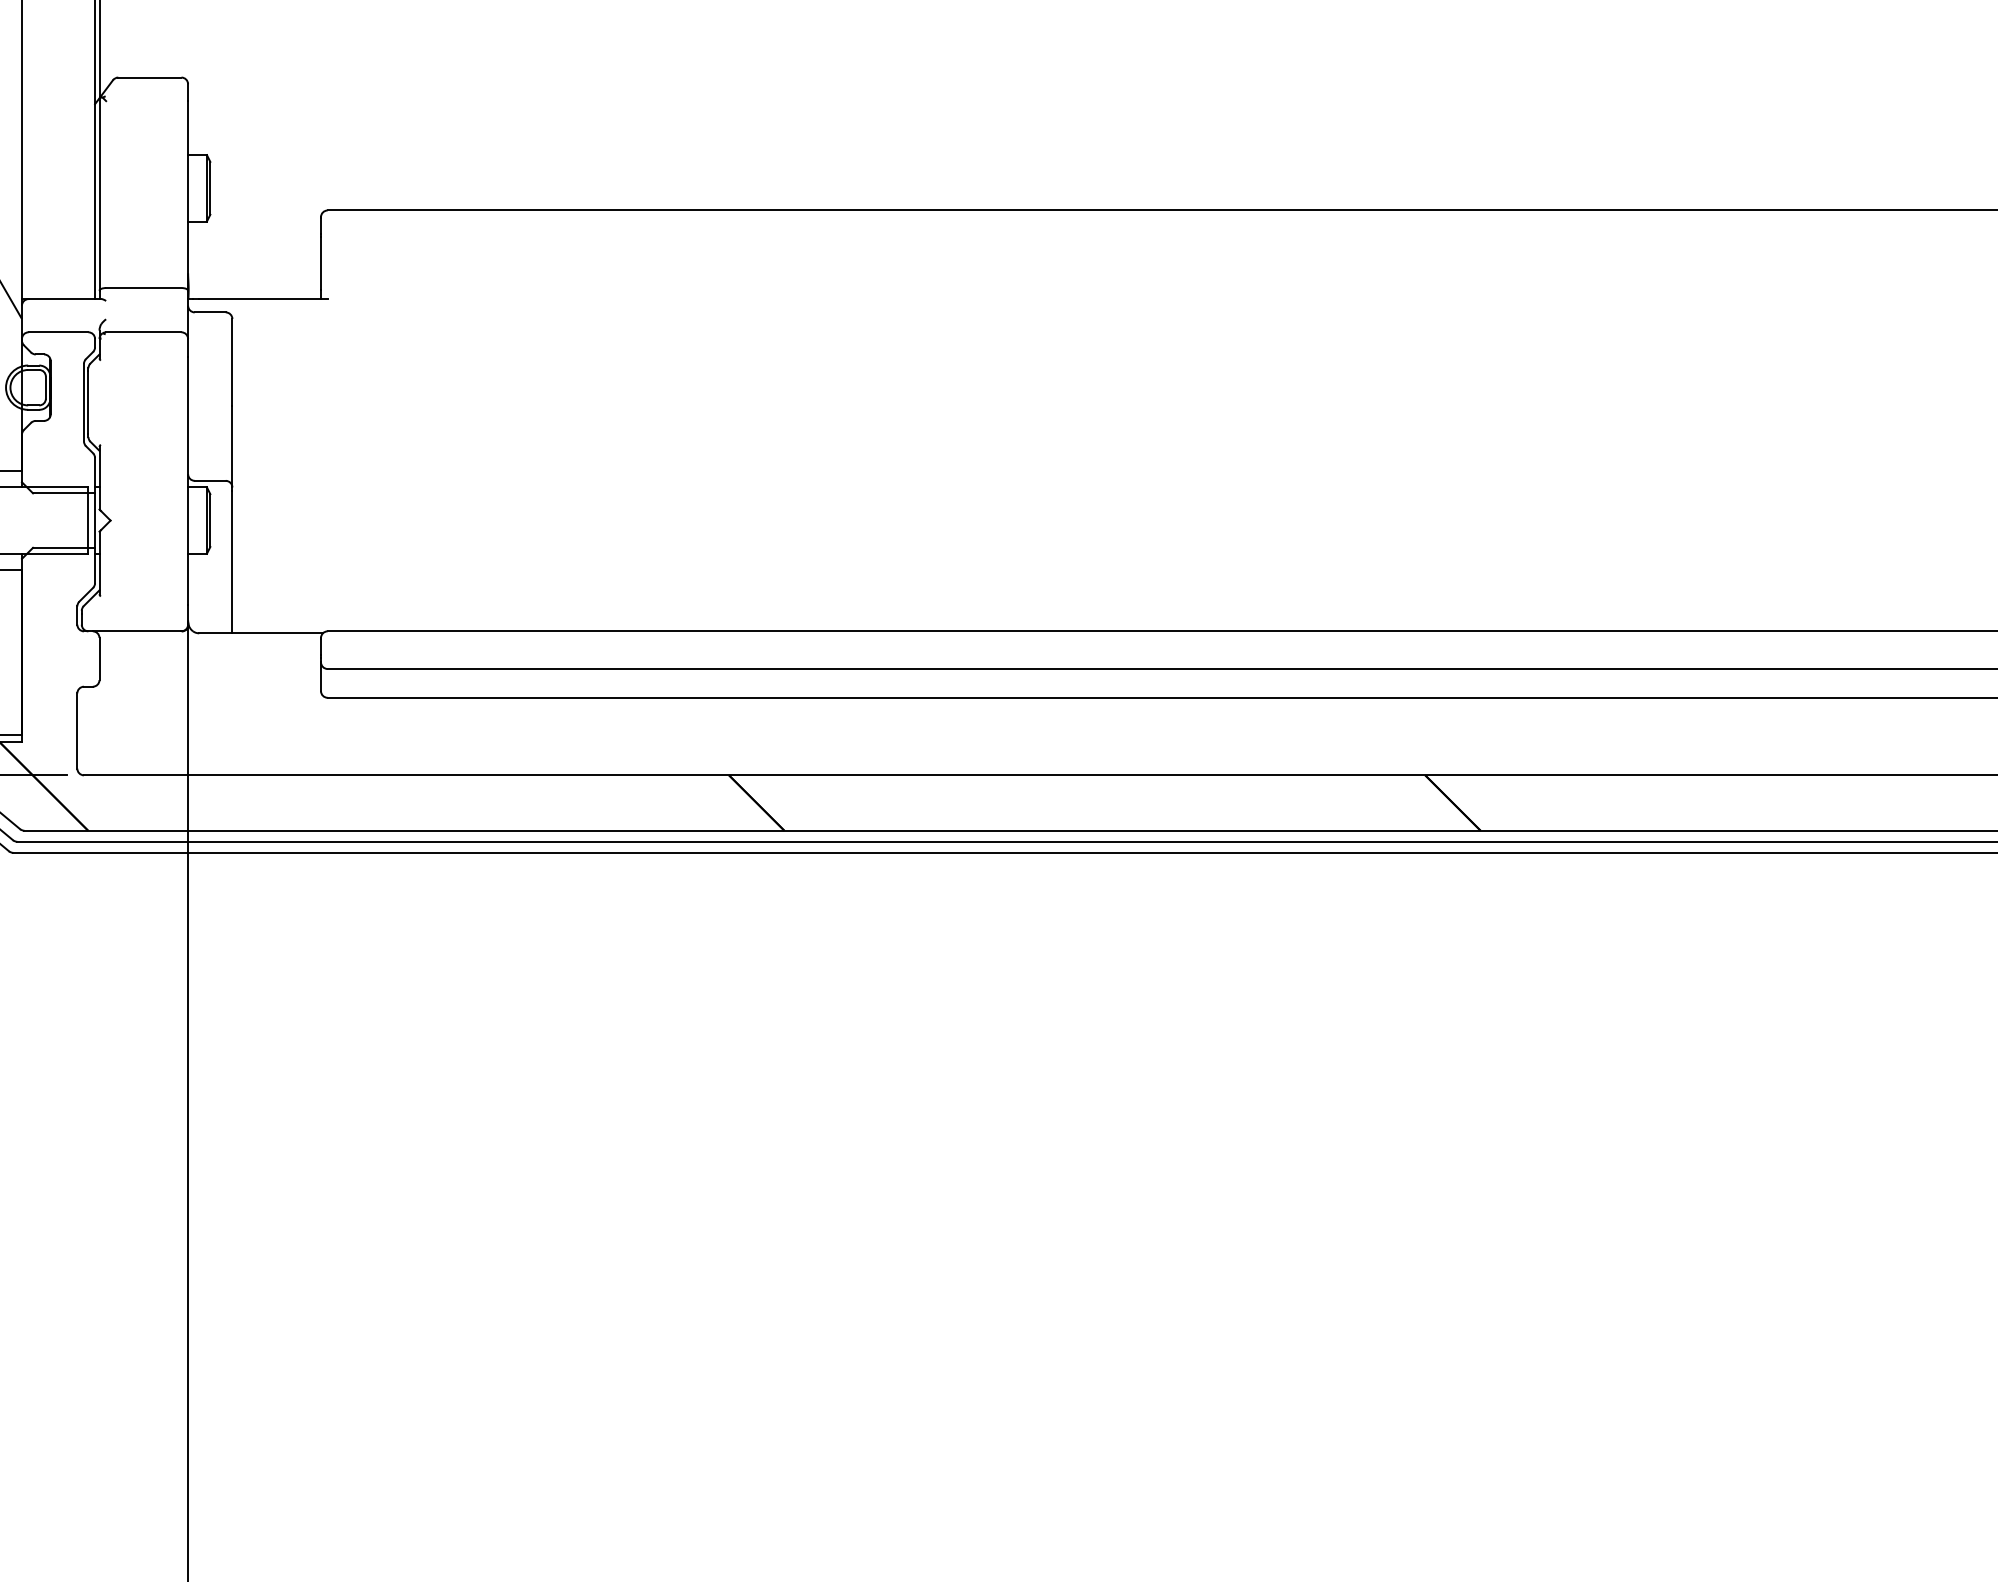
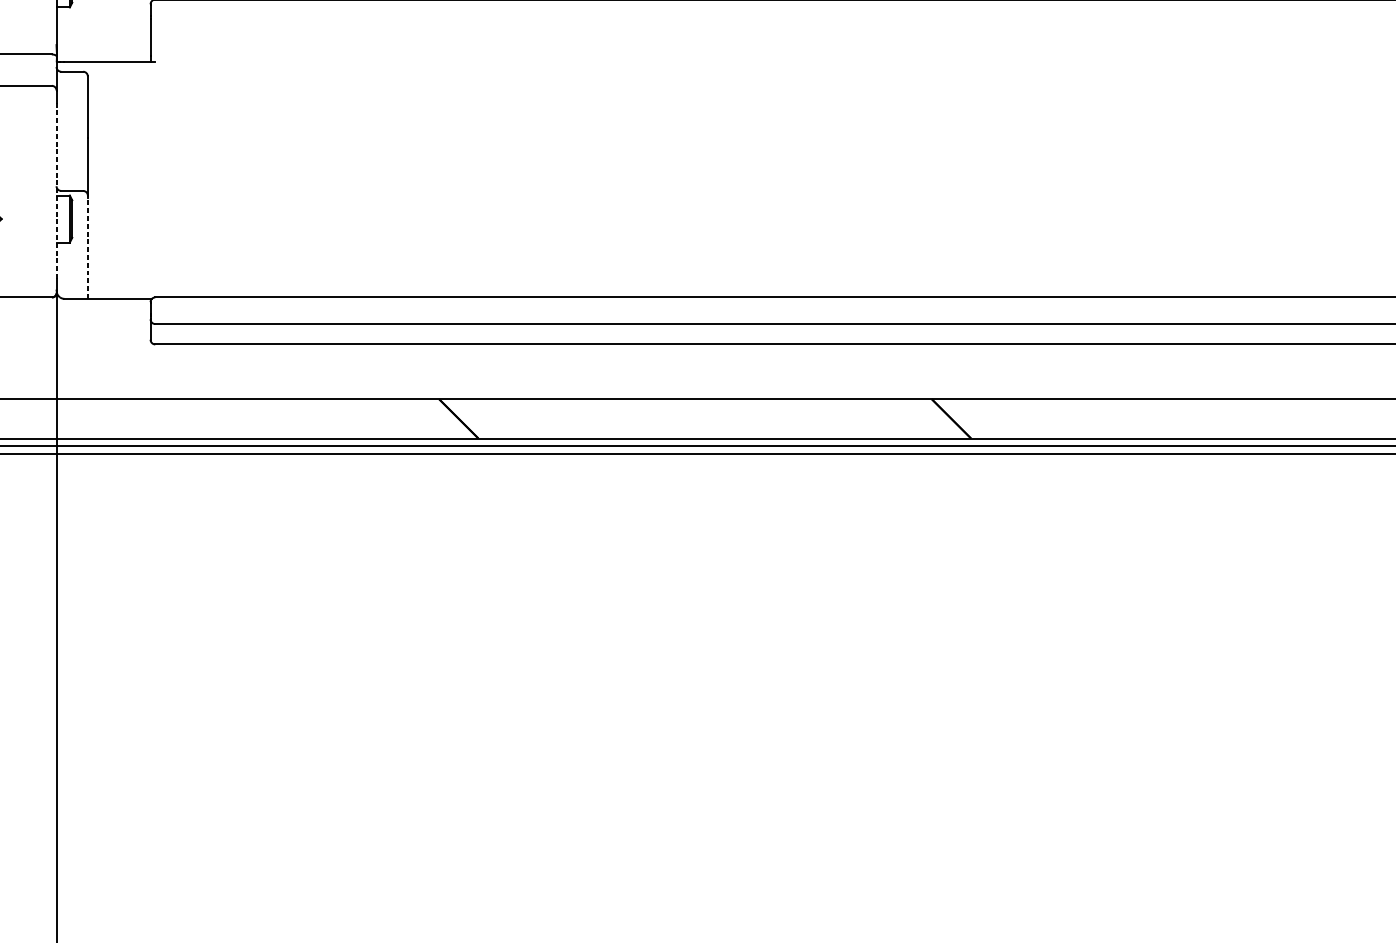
line: (188, 480) -> (56, 190), solid -> dashed
line: (232, 561) -> (87, 248), solid -> dashed

